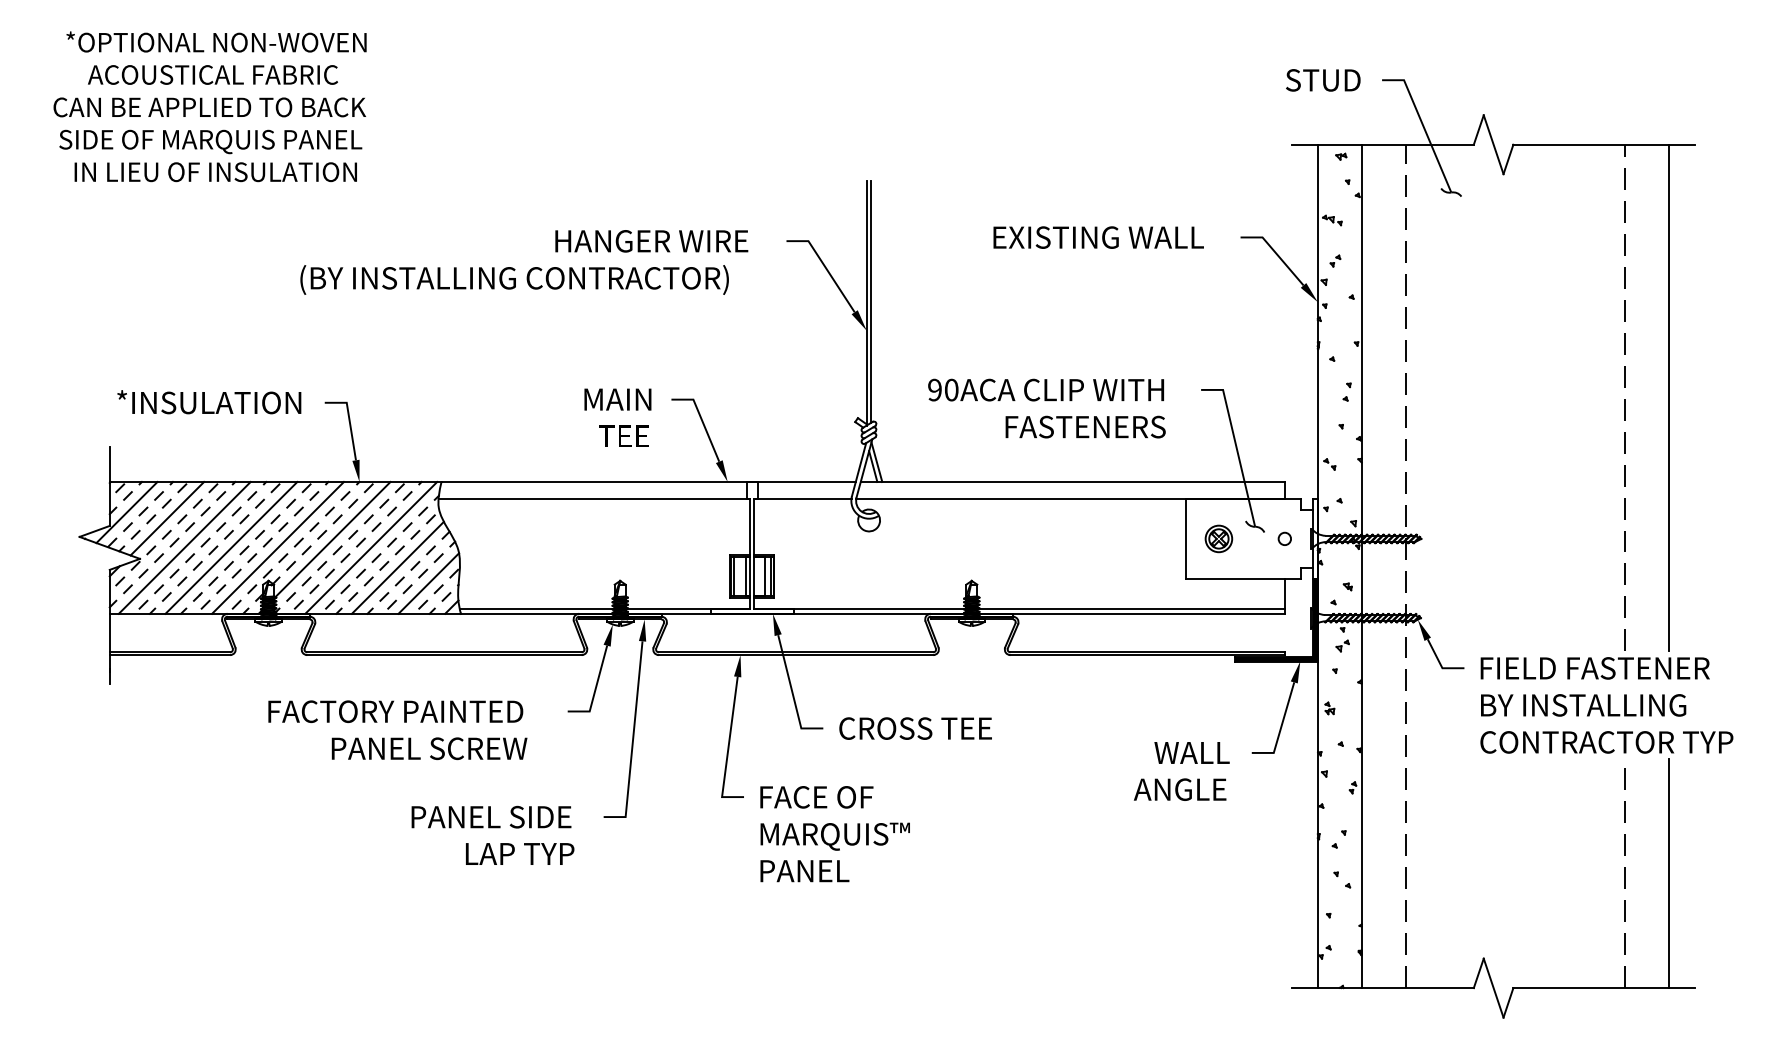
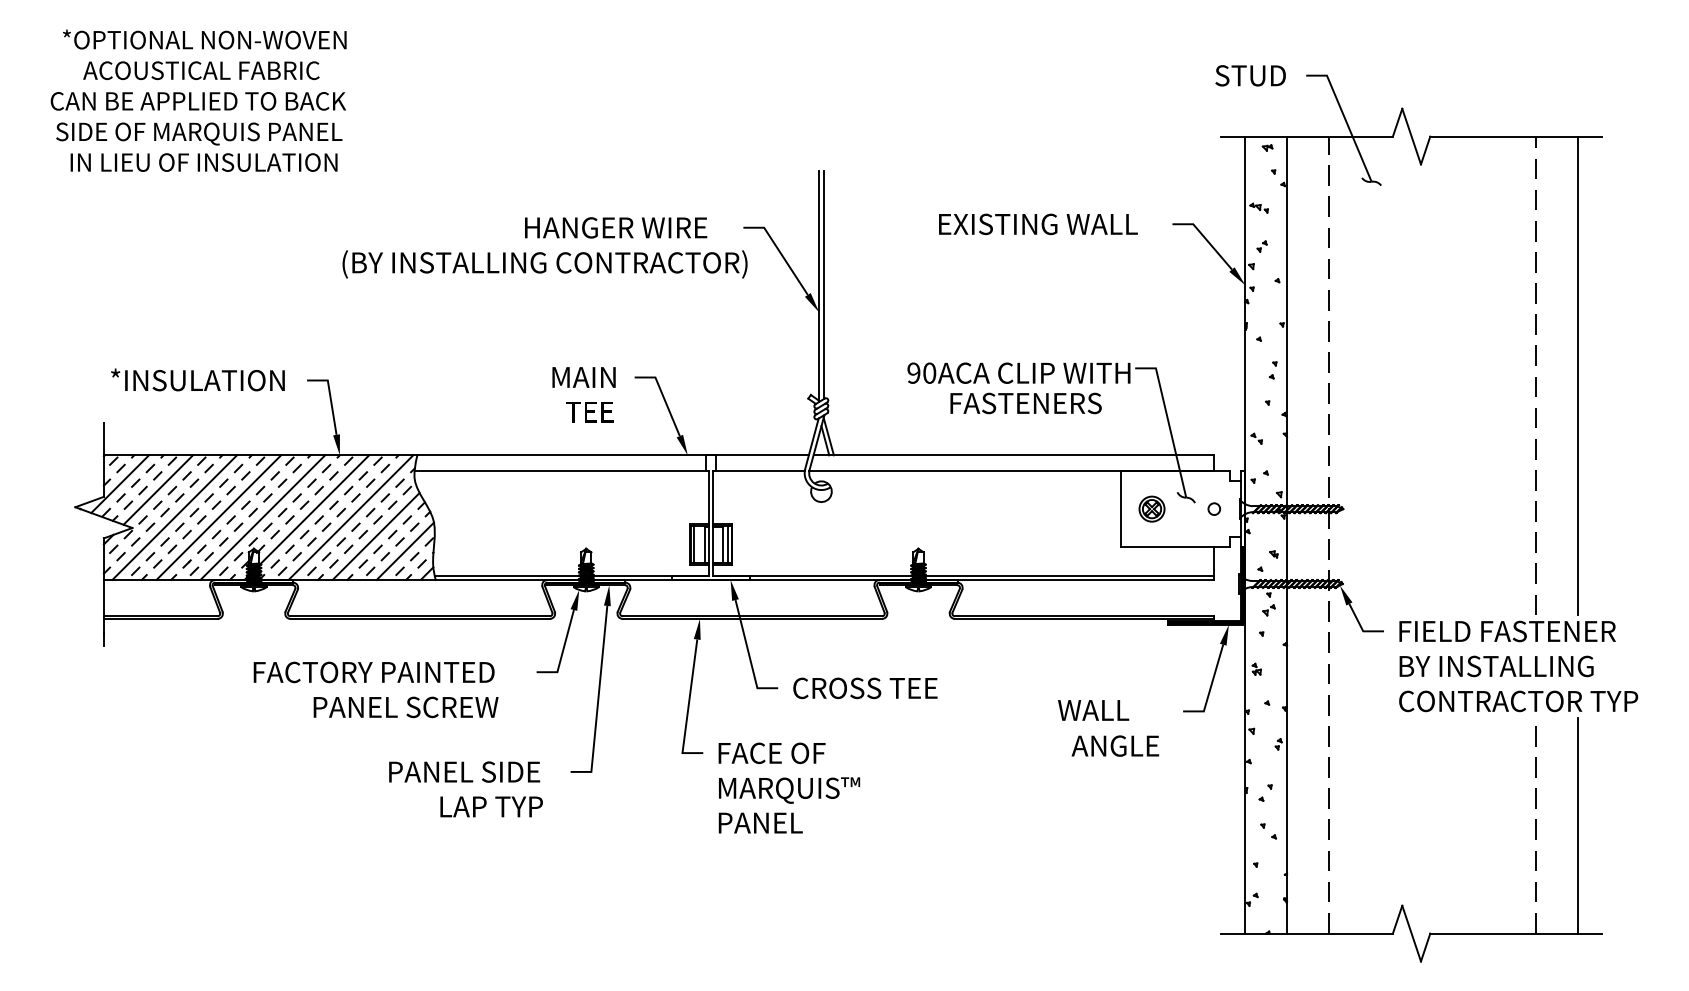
text: (514, 279) -> (544, 263), moved
text: (1045, 389) -> (1018, 372), moved
text: (1191, 752) -> (1093, 710), moved

